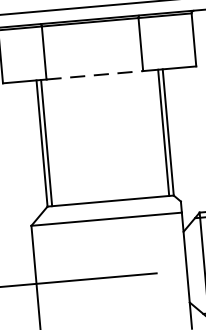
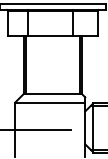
line: (96, 74) -> (51, 35), dashed -> solid

